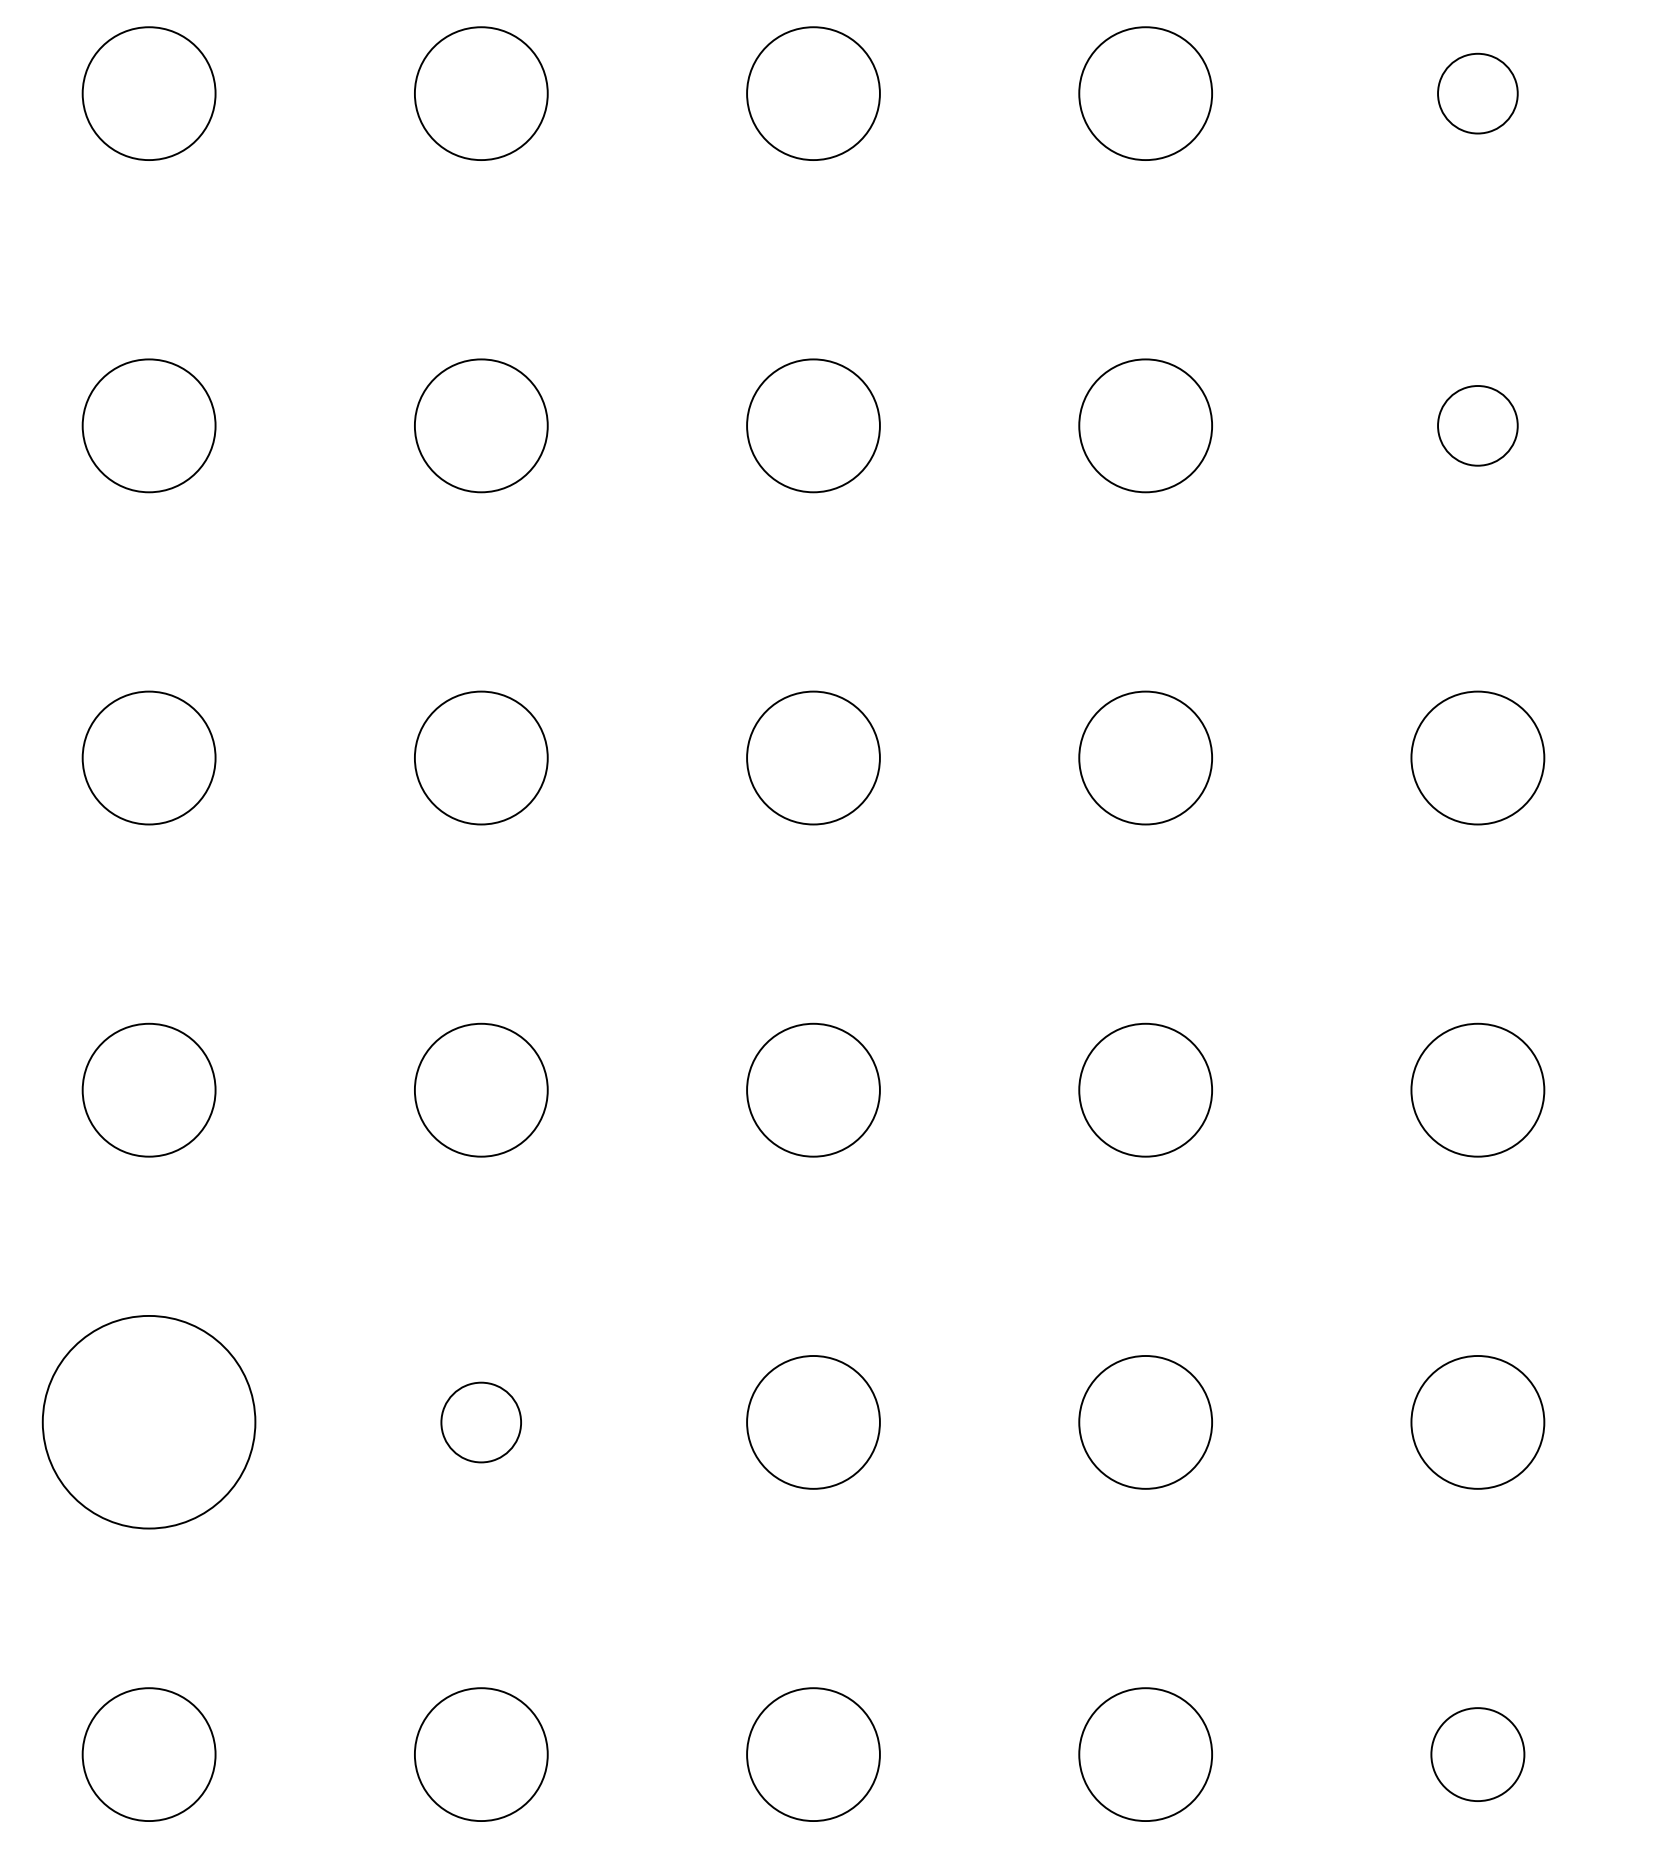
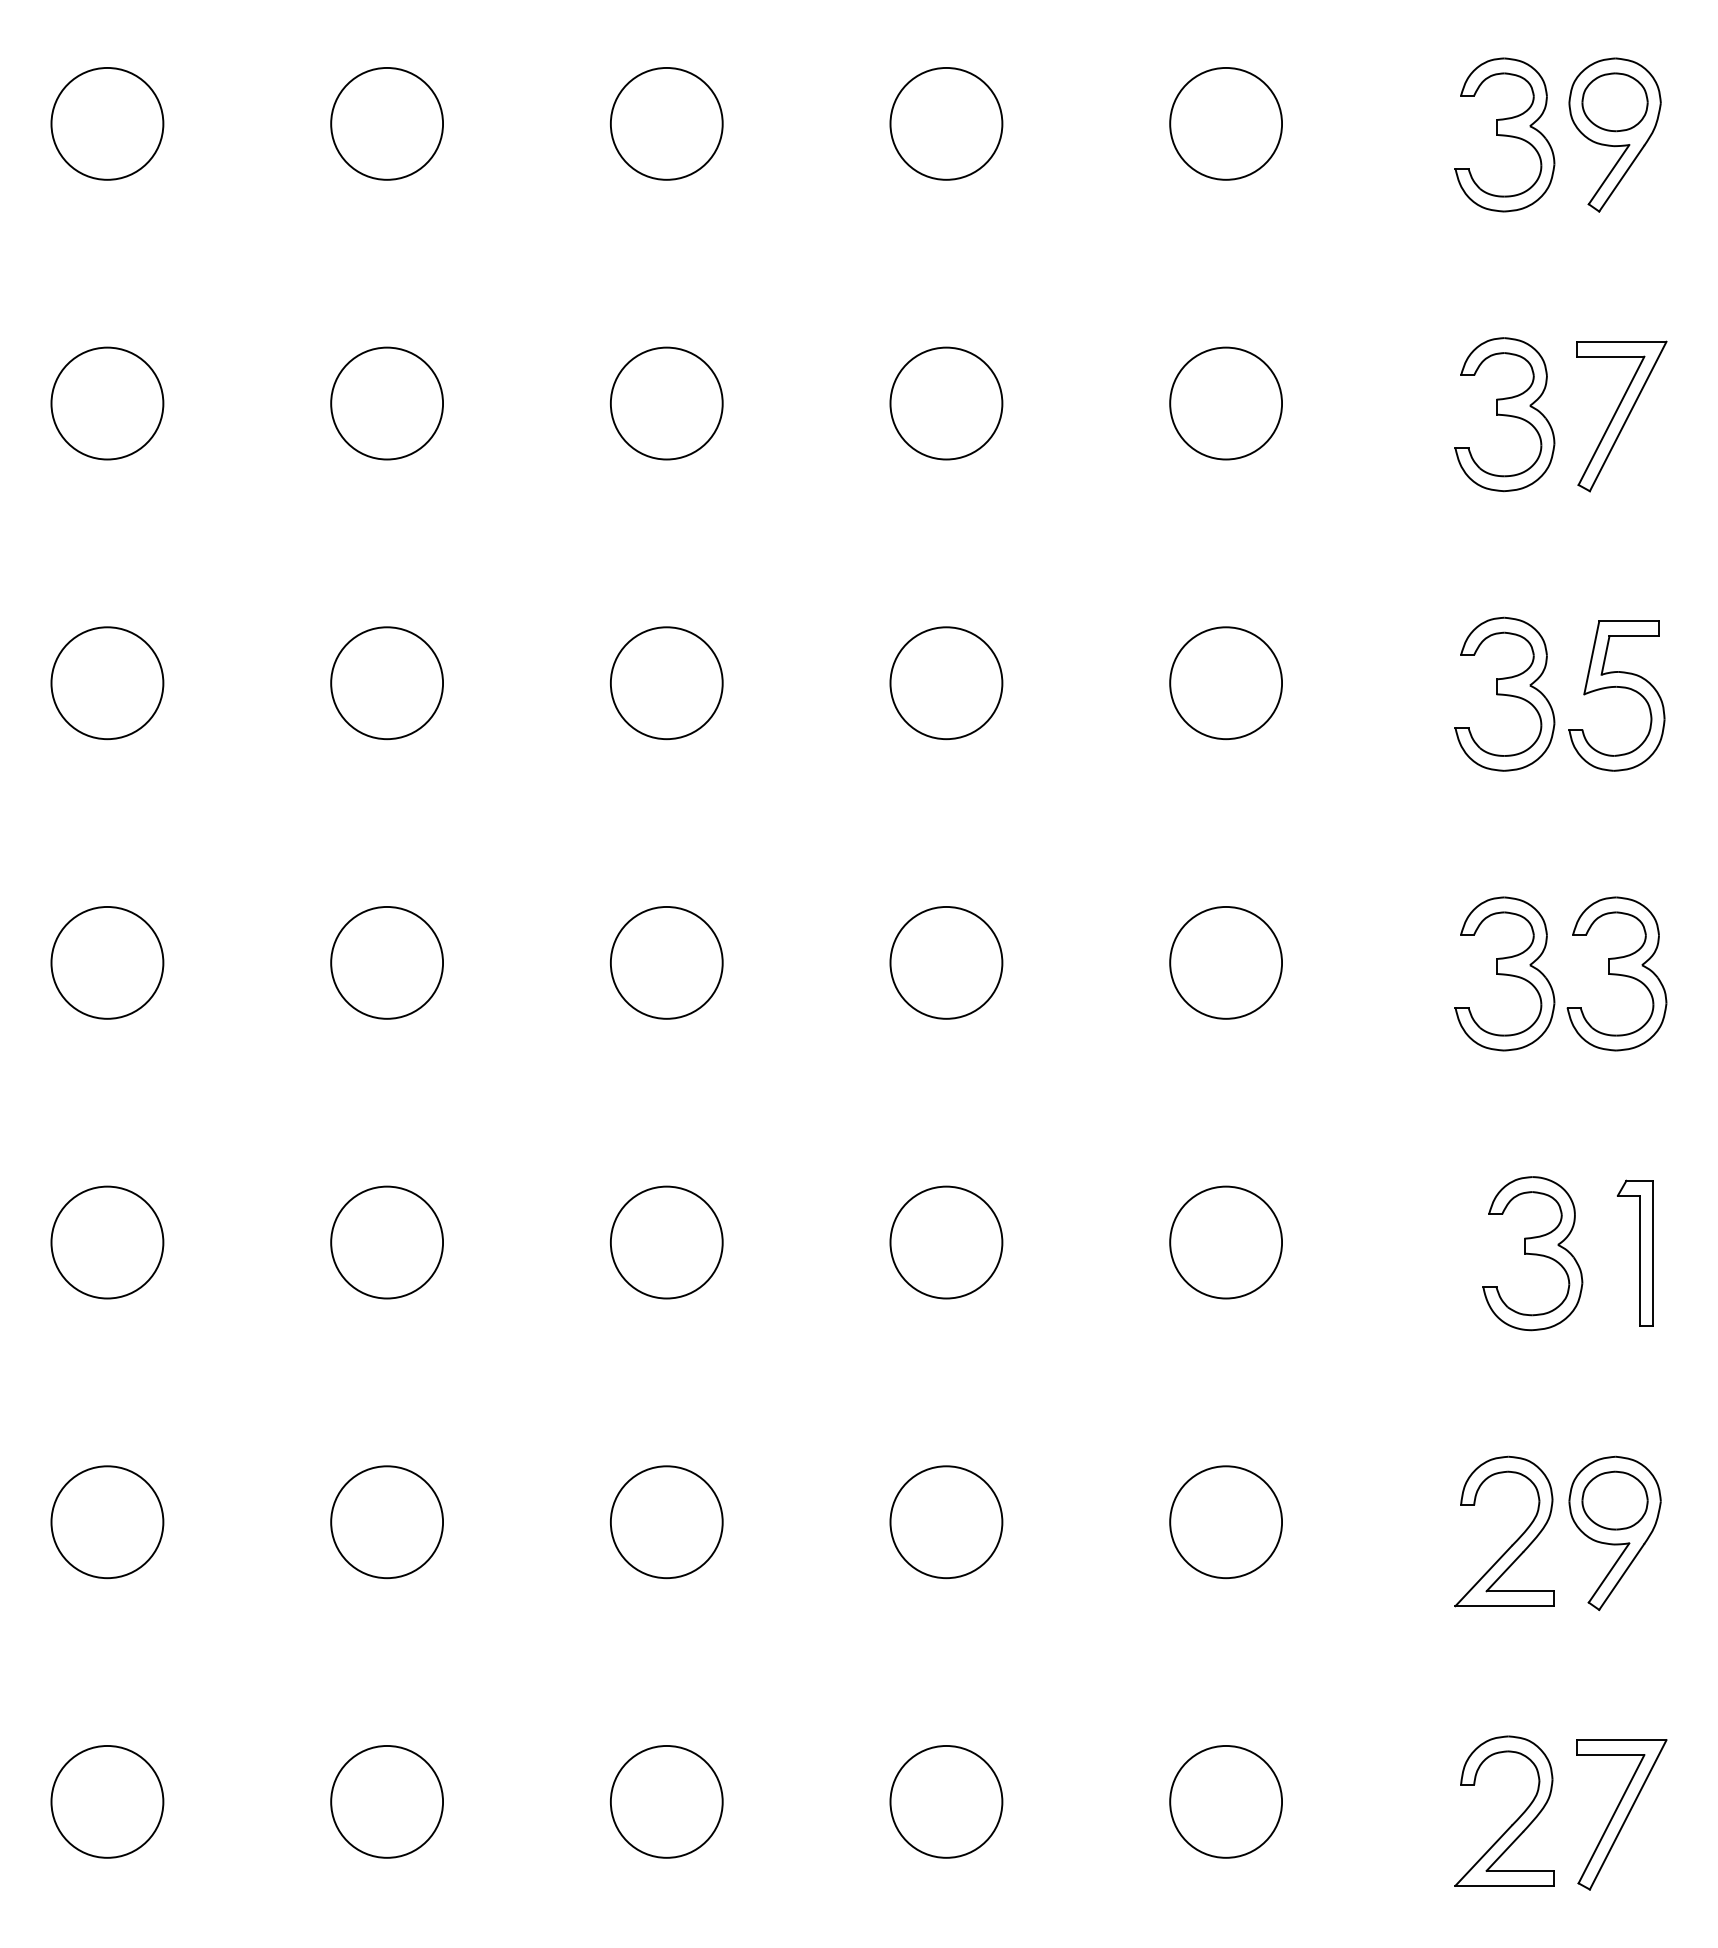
circle: (1478, 93) -> (1226, 403), size x1.67
circle: (1478, 426) -> (1226, 683), size x1.67
circle: (149, 1422) -> (107, 1522), size x0.62
circle: (480, 1422) -> (386, 1522), size x1.67
circle: (1478, 1754) -> (1226, 1801), size x1.43

